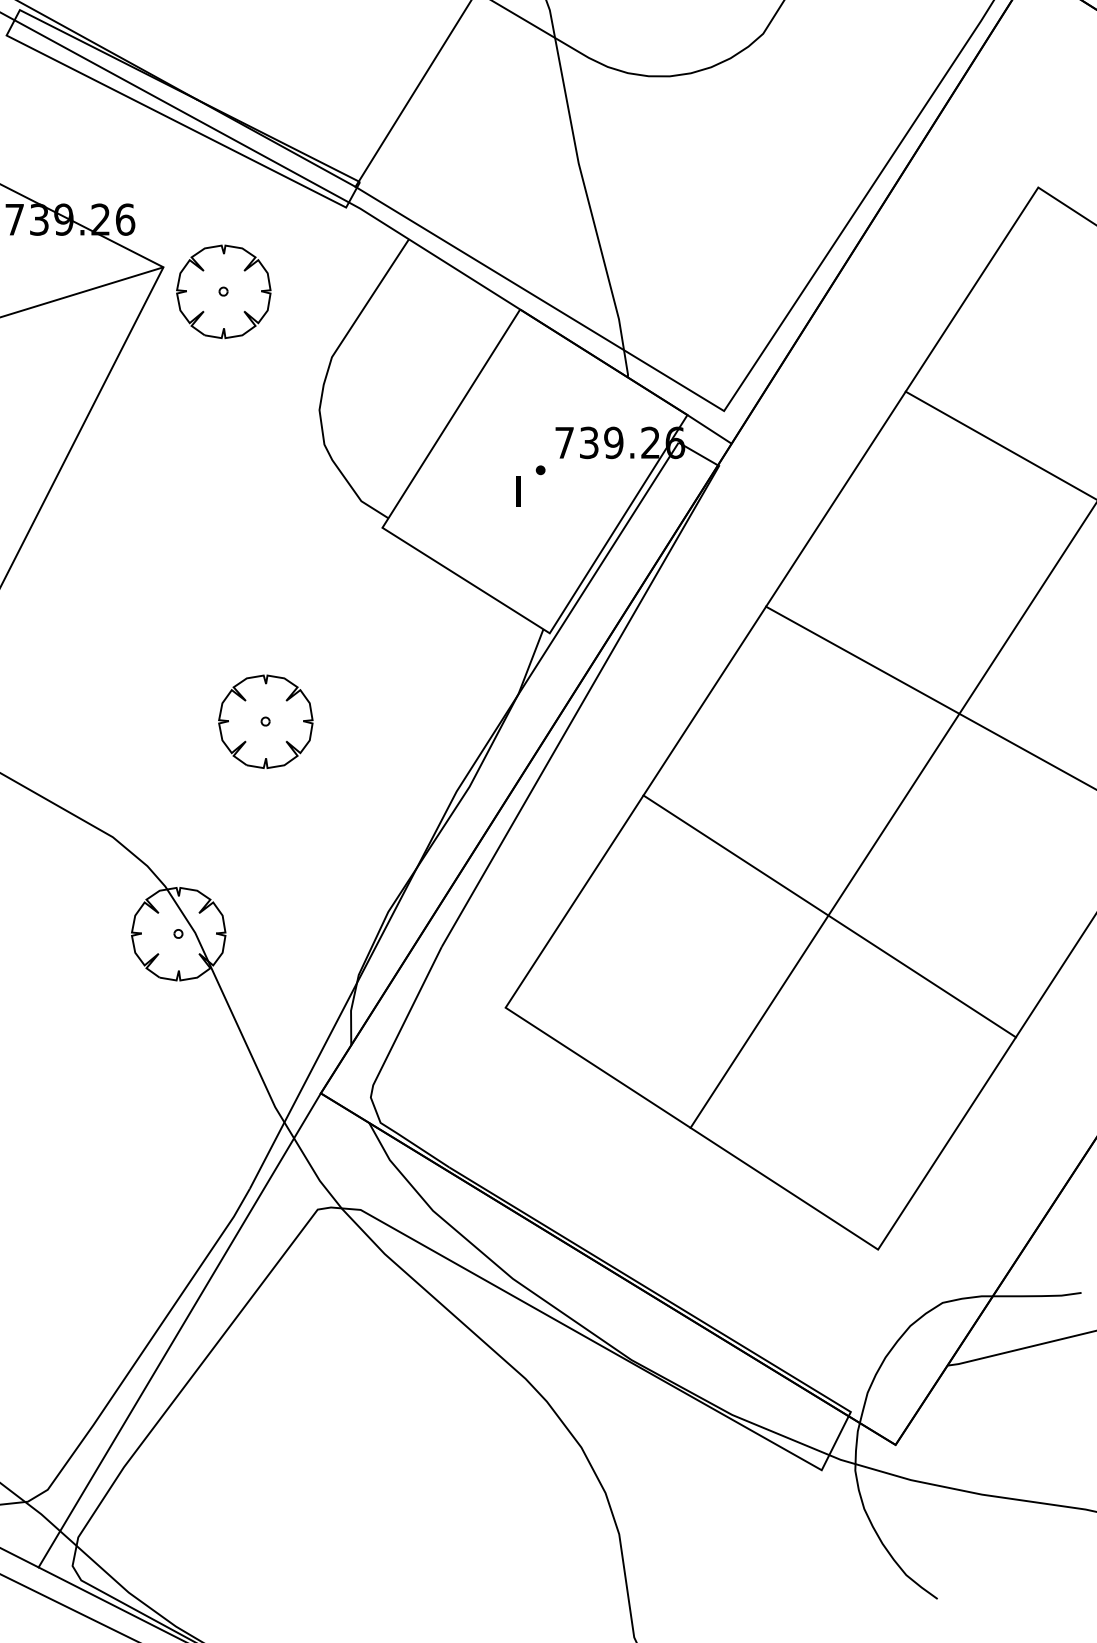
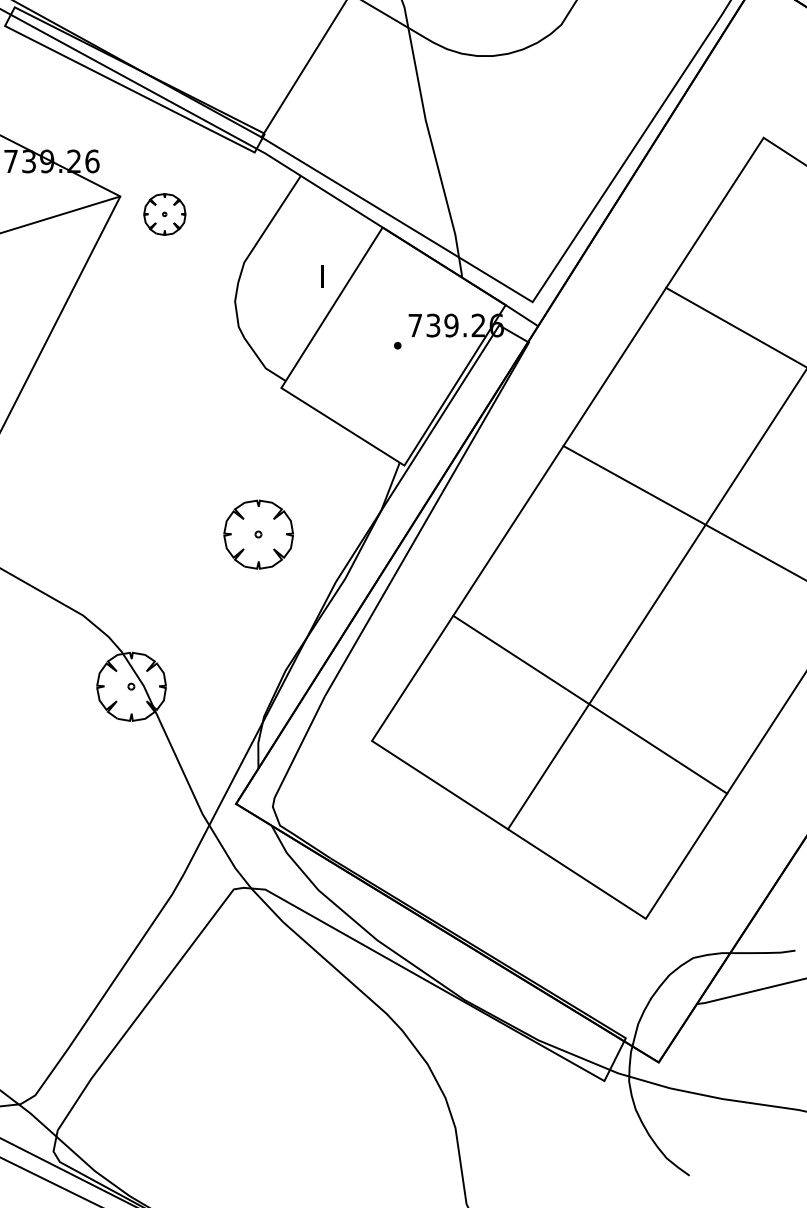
part: (223, 291) -> (164, 214), size x0.6
text: (518, 491) -> (322, 276), moved
part: (265, 721) -> (258, 534), moved
line: (829, 916) -> (590, 704), moved
line: (179, 1329) -> (132, 977), removed

